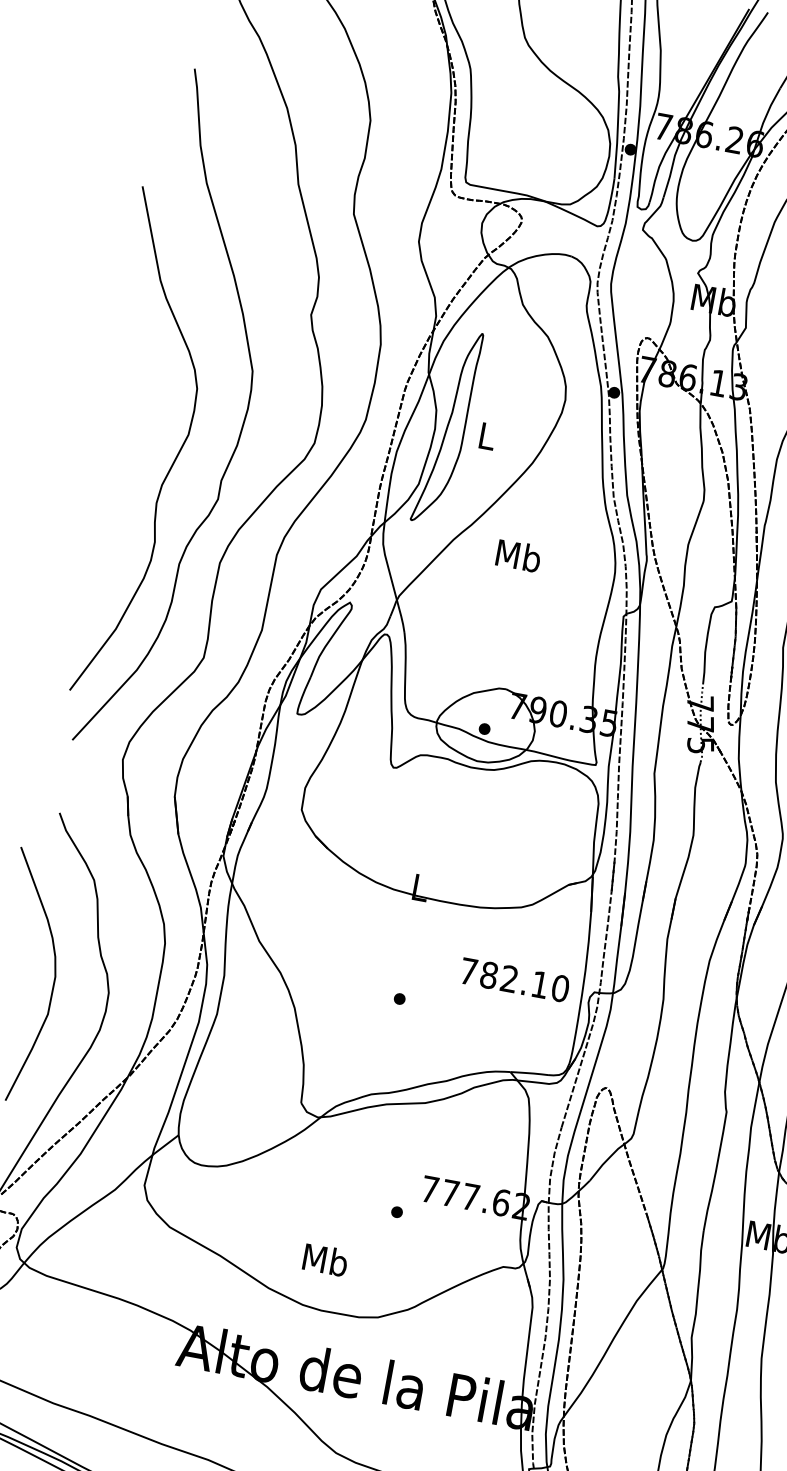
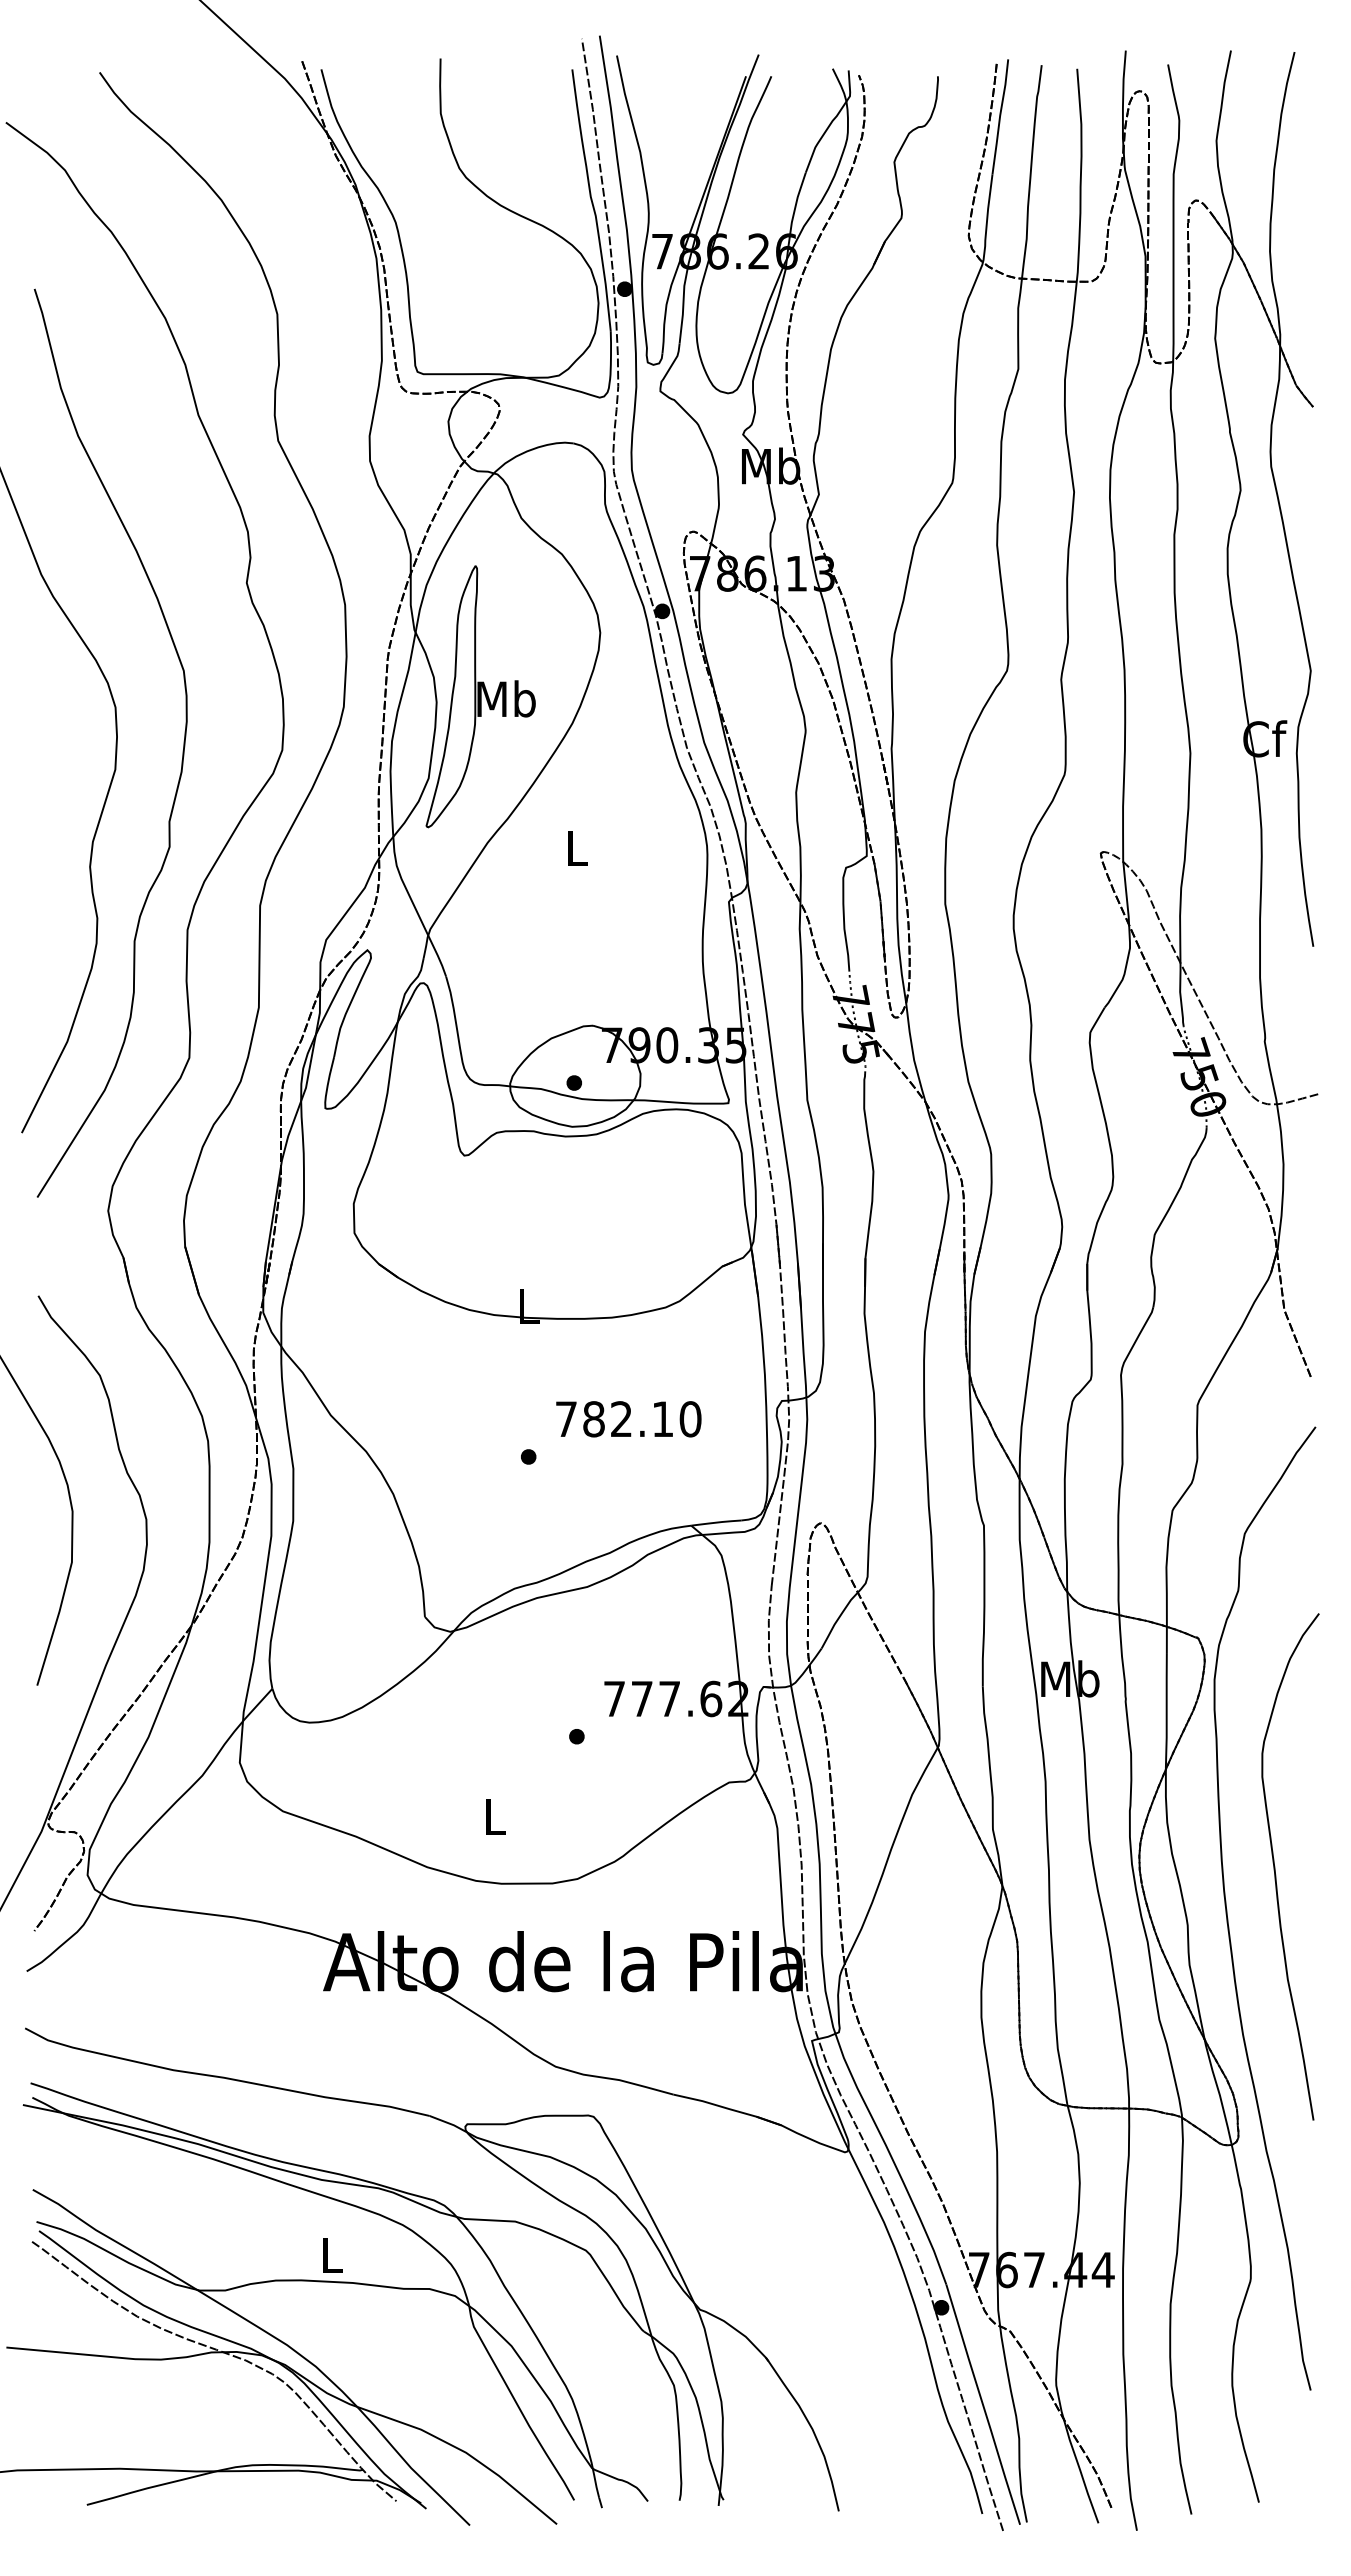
text: (487, 435) -> (506, 698), L -> Mb
text: (519, 555) -> (577, 847), Mb -> L
text: (514, 980) -> (628, 1419), moved
text: (326, 1260) -> (495, 1816), Mb -> L

